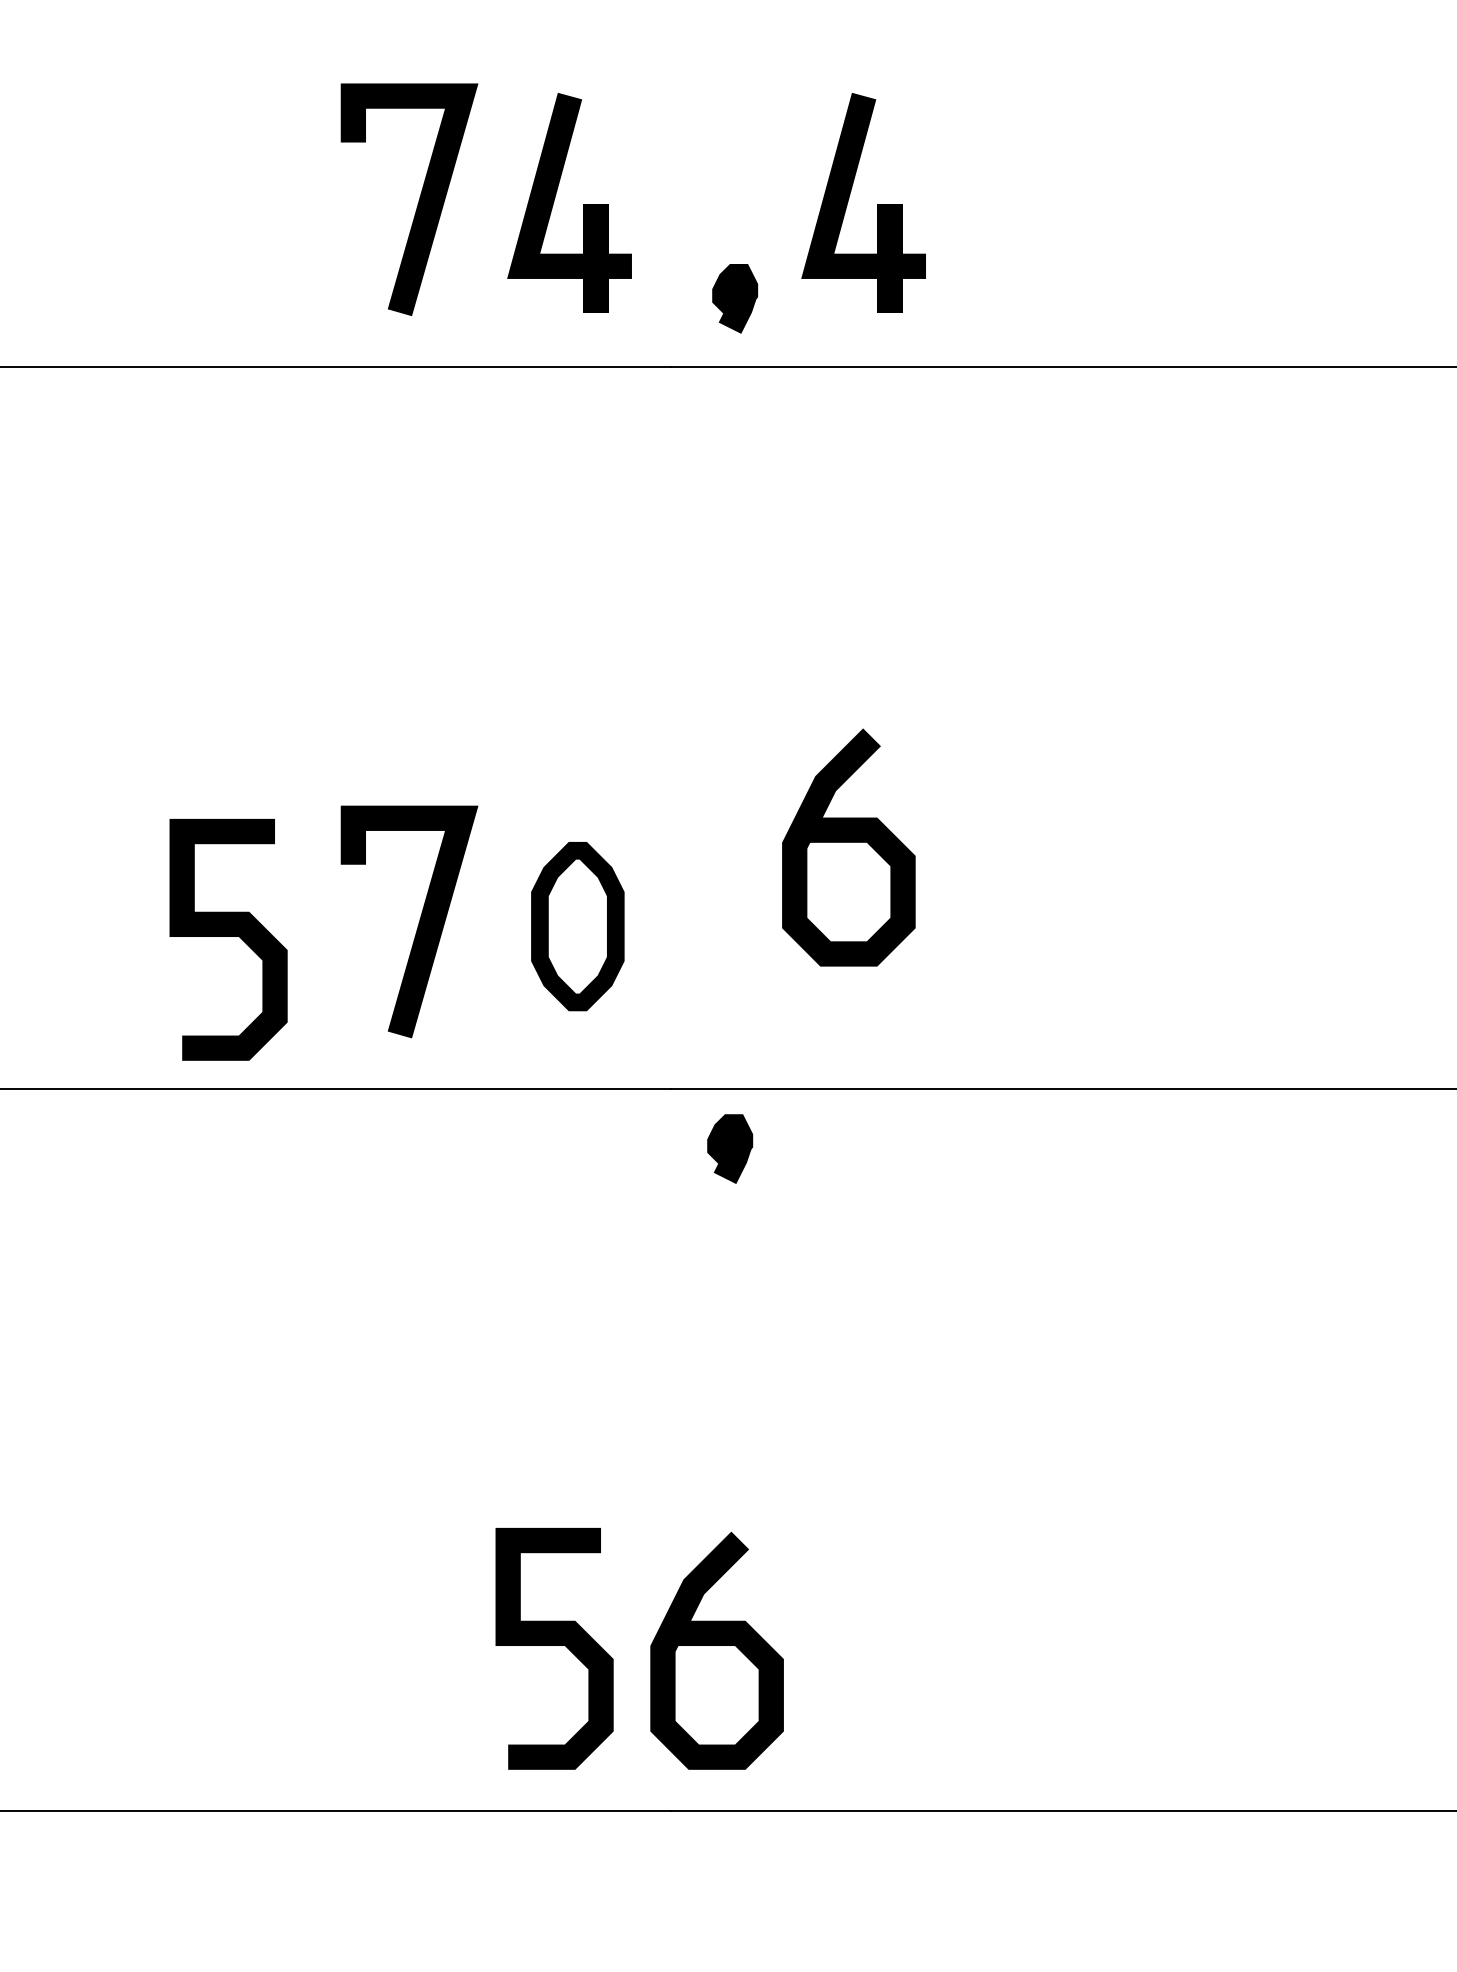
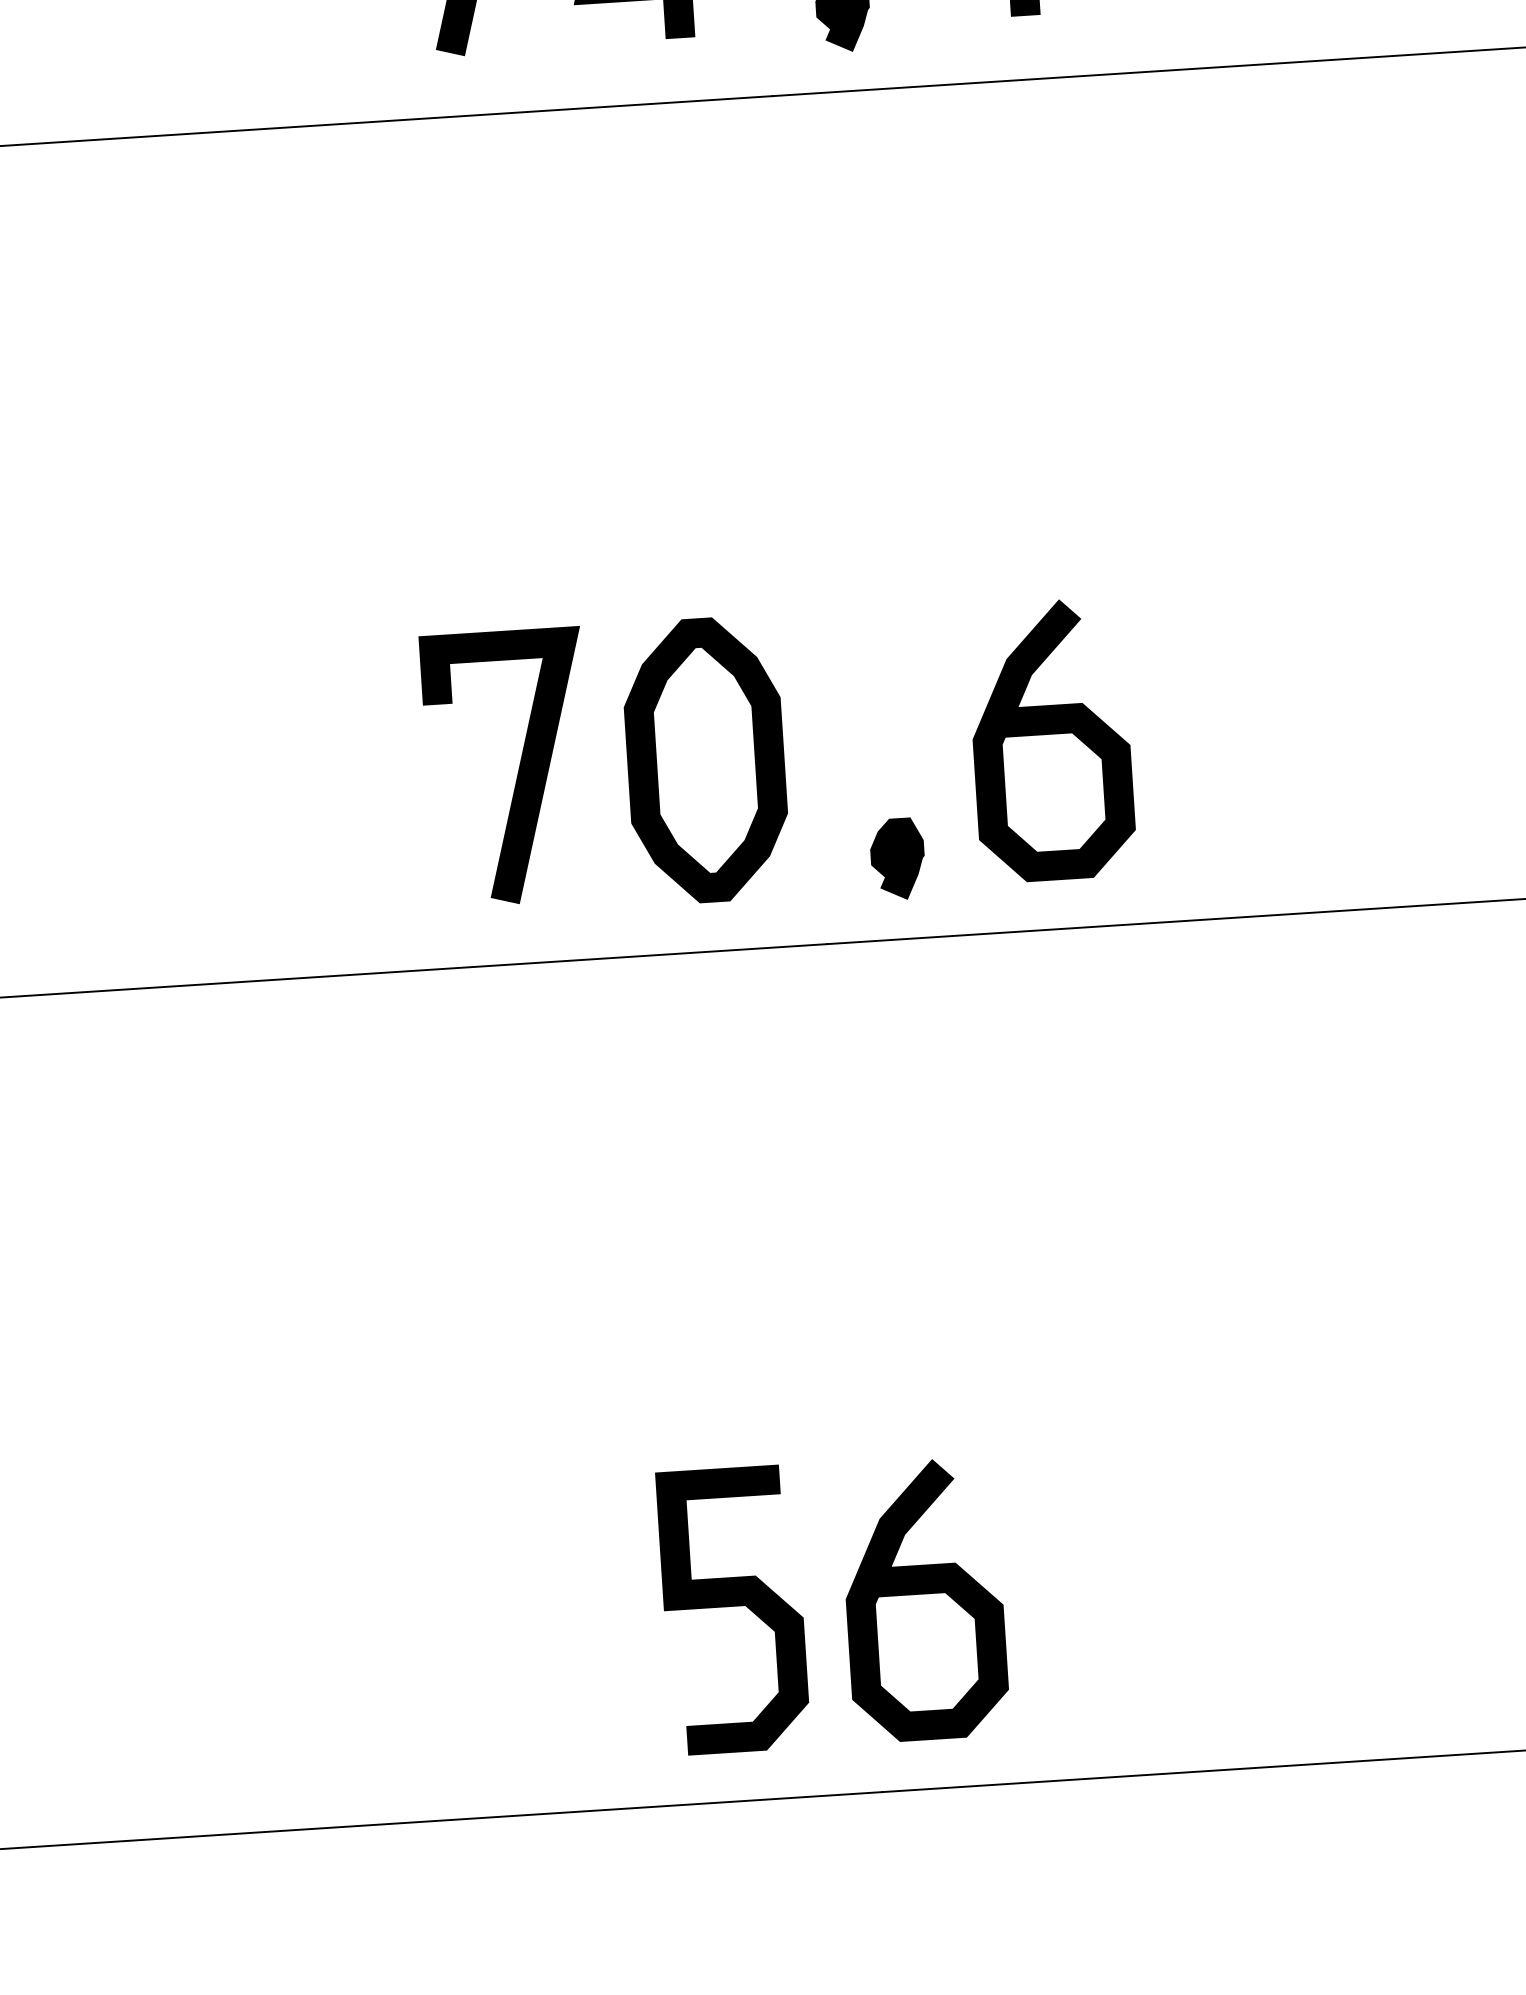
curve: (848, 842) -> (1050, 734), moved
part: (577, 926) -> (705, 760), size x1.43
curve: (228, 936) -> (296, 798), removed
part: (730, 1148) -> (898, 858), moved

